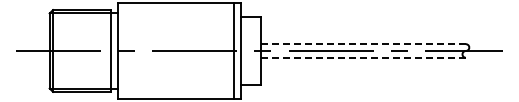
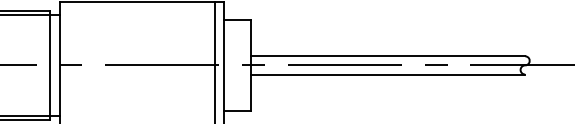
line: (364, 44) -> (389, 56), dashed -> solid
line: (364, 57) -> (389, 74), dashed -> solid

